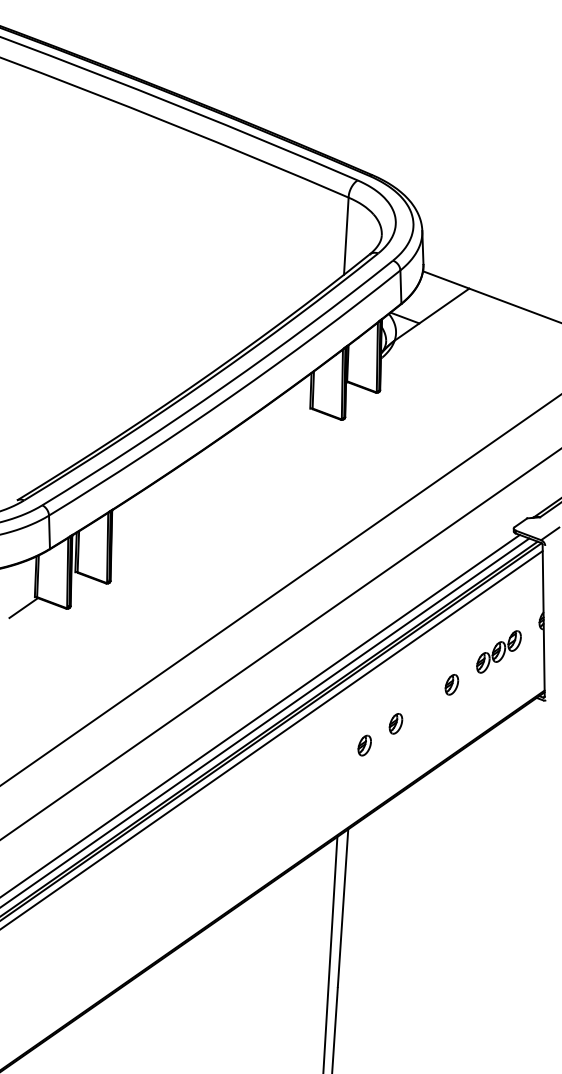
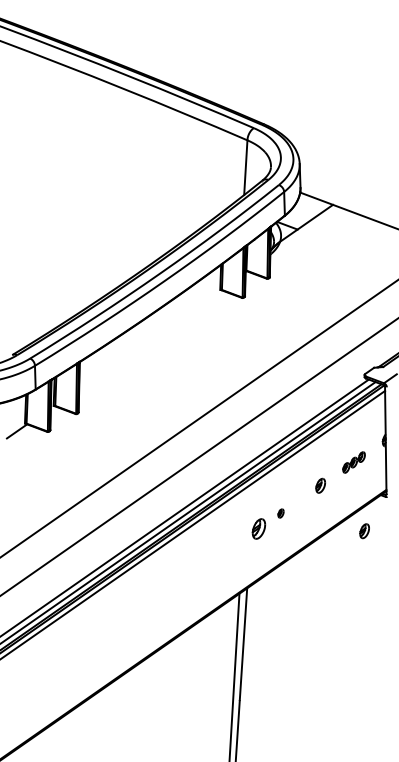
part: (498, 651) -> (353, 462), size x0.7
part: (395, 723) -> (280, 513), size x0.6
part: (364, 745) -> (258, 528), size x1.4
part: (513, 748) -> (364, 530), added

